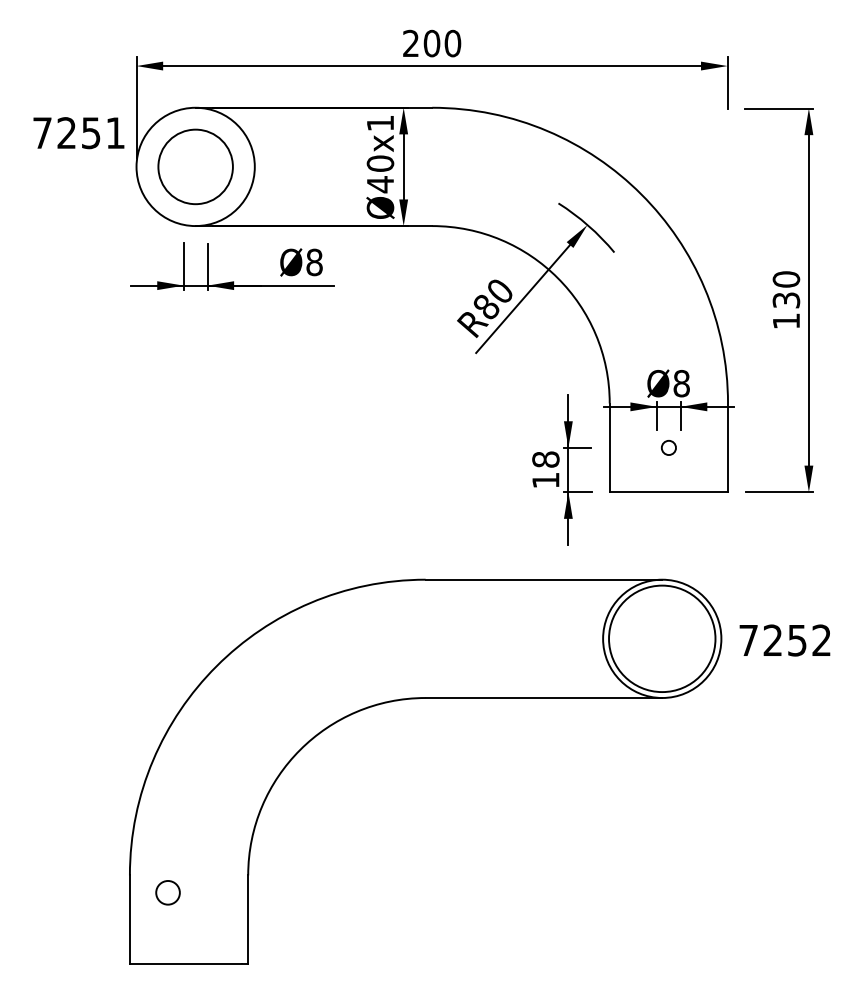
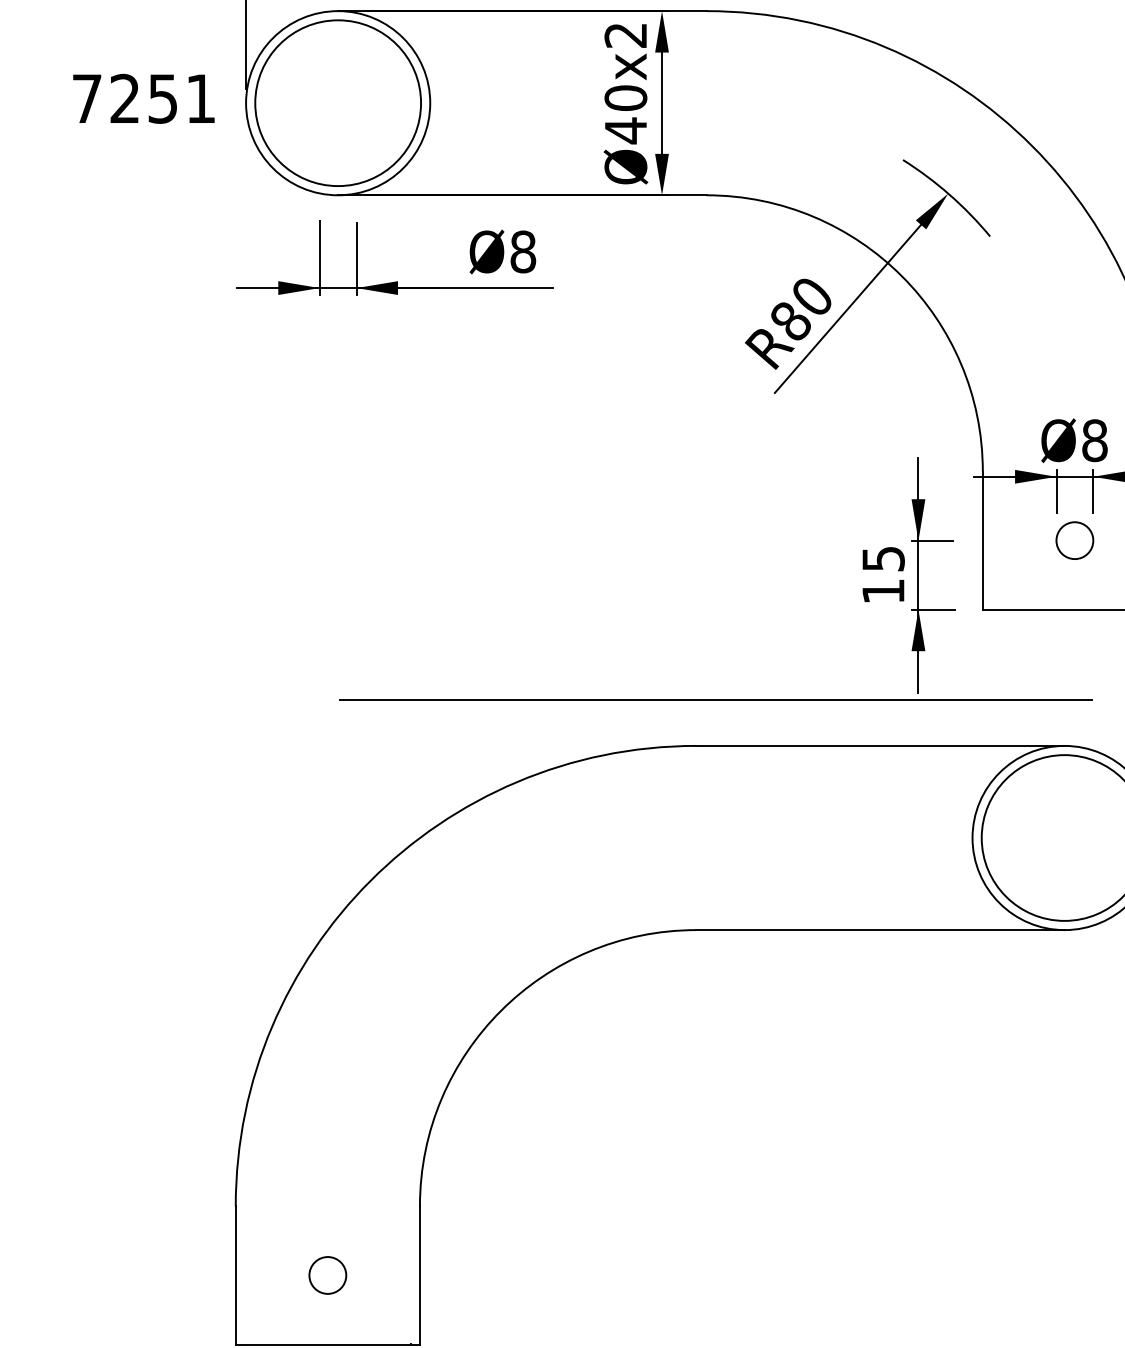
text: (379, 123) -> (624, 35), Ø40x1 -> Ø40x2
text: (78, 133) -> (143, 99), moved
circle: (195, 166) -> (337, 102), size x1.43
circle: (668, 447) -> (1074, 540), size x1.67
text: (545, 459) -> (882, 558), 18 -> 15
line: (437, 550) -> (714, 700), added
circle: (167, 892) -> (326, 1274), moved

